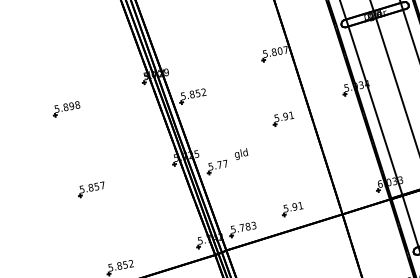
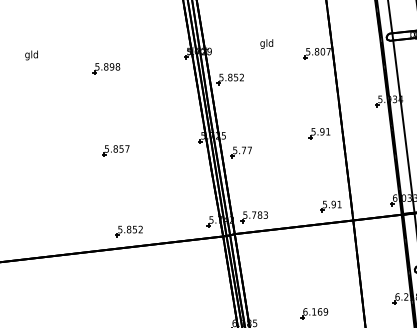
part: (283, 118) -> (319, 133), moved
text: (241, 153) -> (266, 43), moved
part: (292, 209) -> (330, 206), moved

